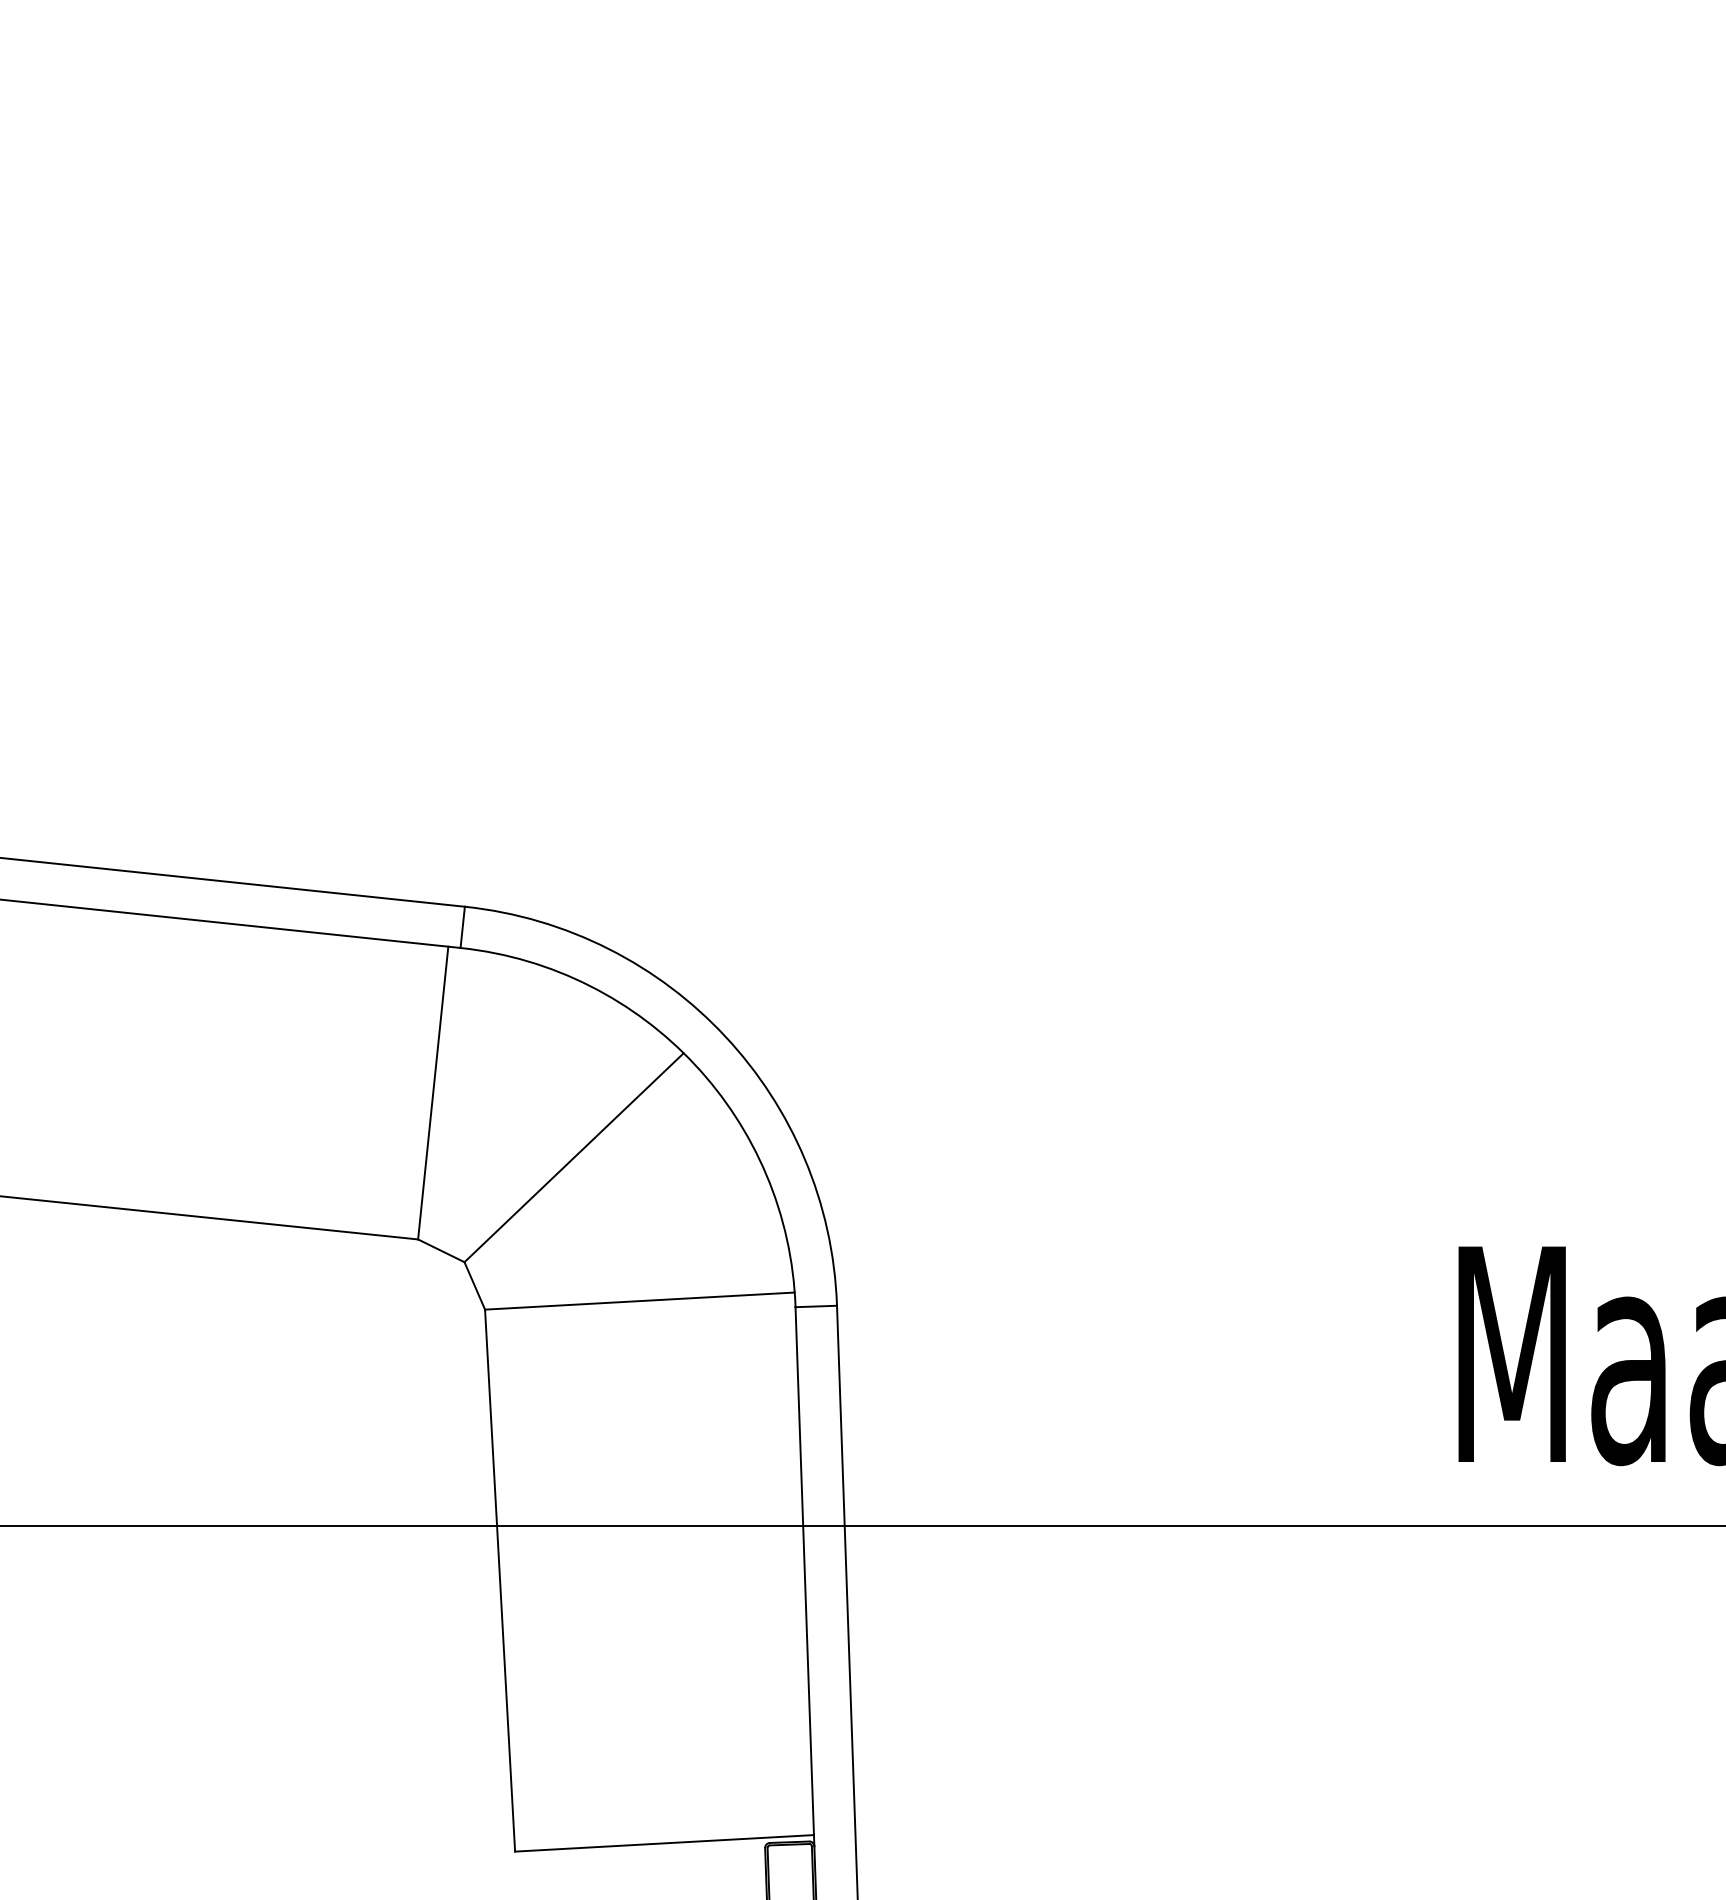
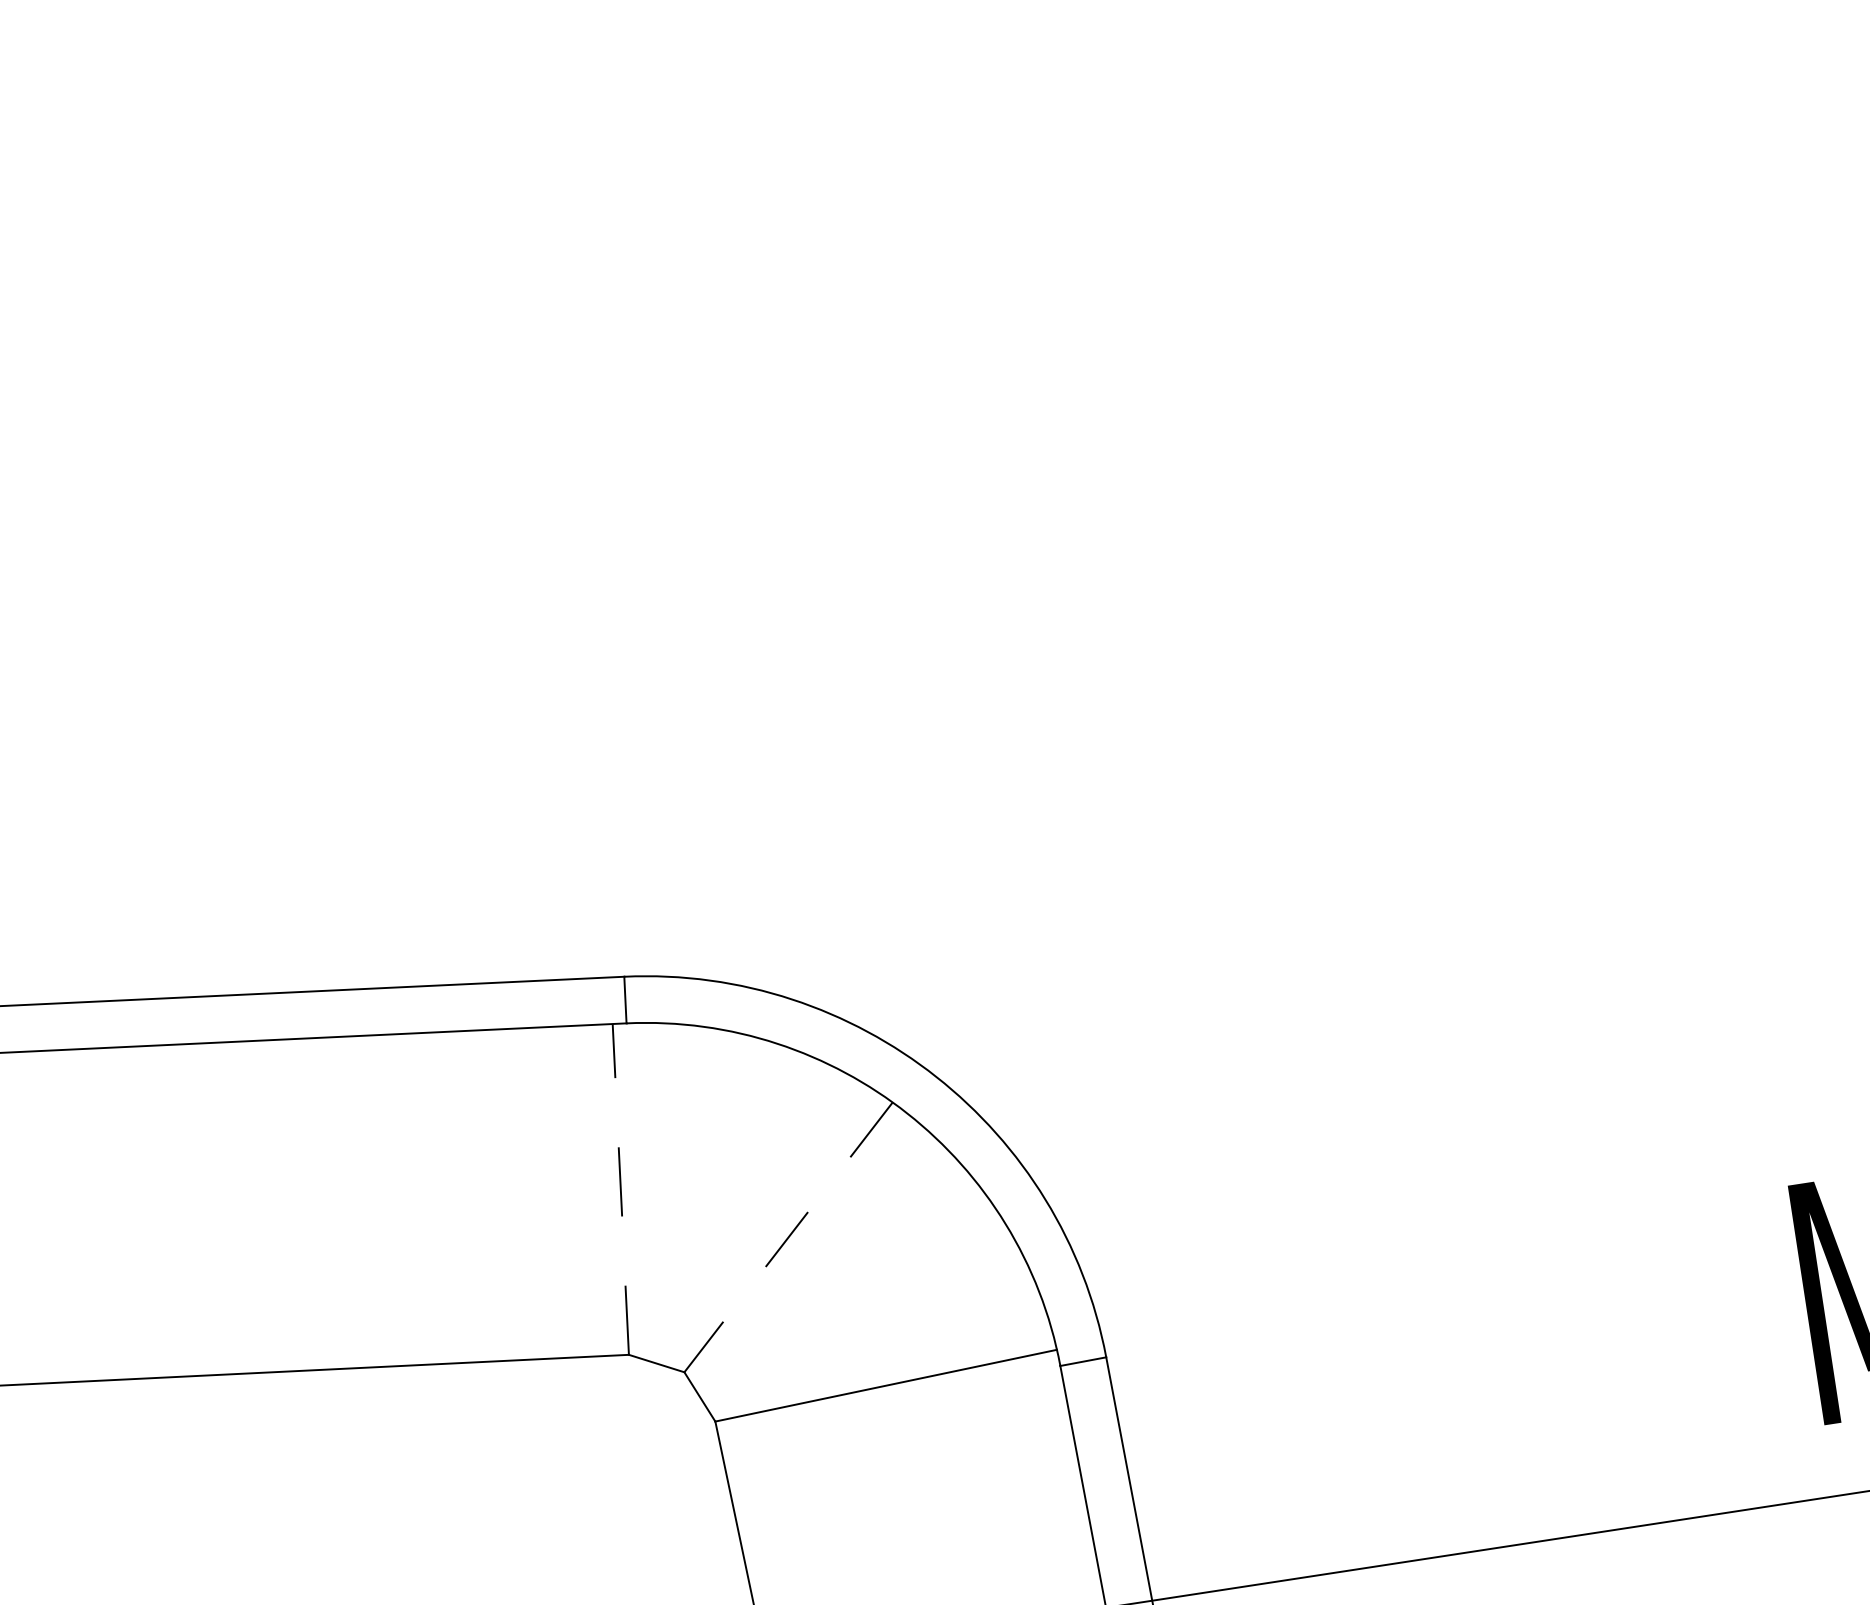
line: (433, 1092) -> (621, 1188), solid -> dashed
line: (573, 1158) -> (788, 1238), solid -> dashed

